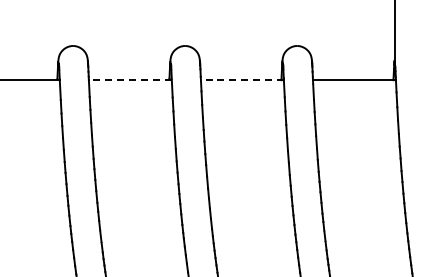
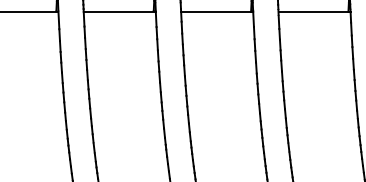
line: (129, 80) -> (119, 12), dashed -> solid
line: (241, 80) -> (216, 12), dashed -> solid

